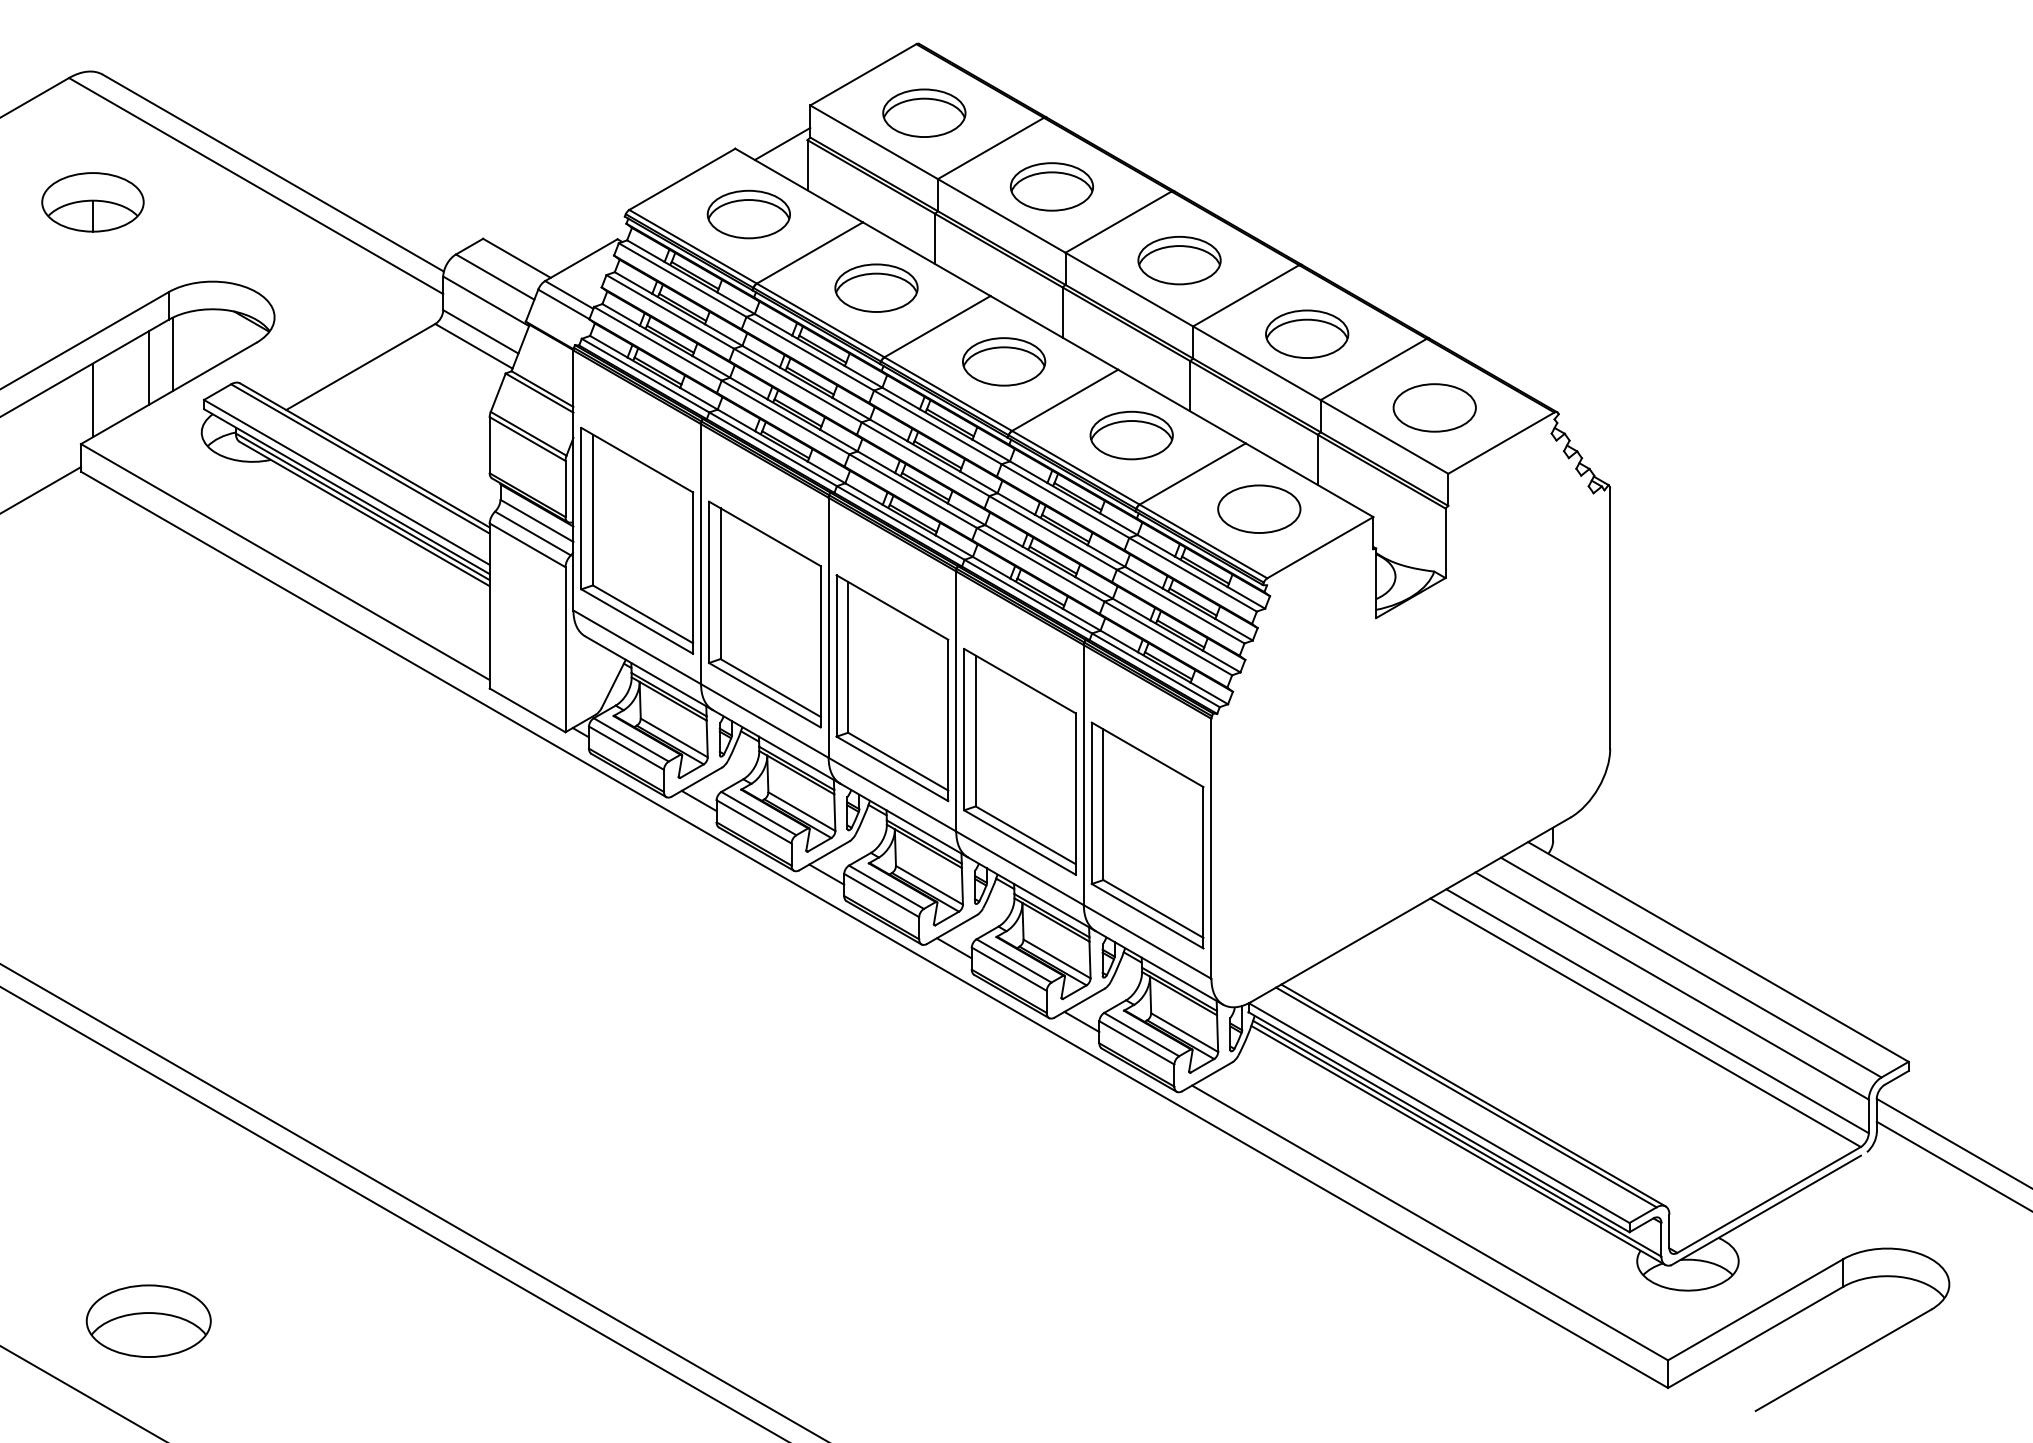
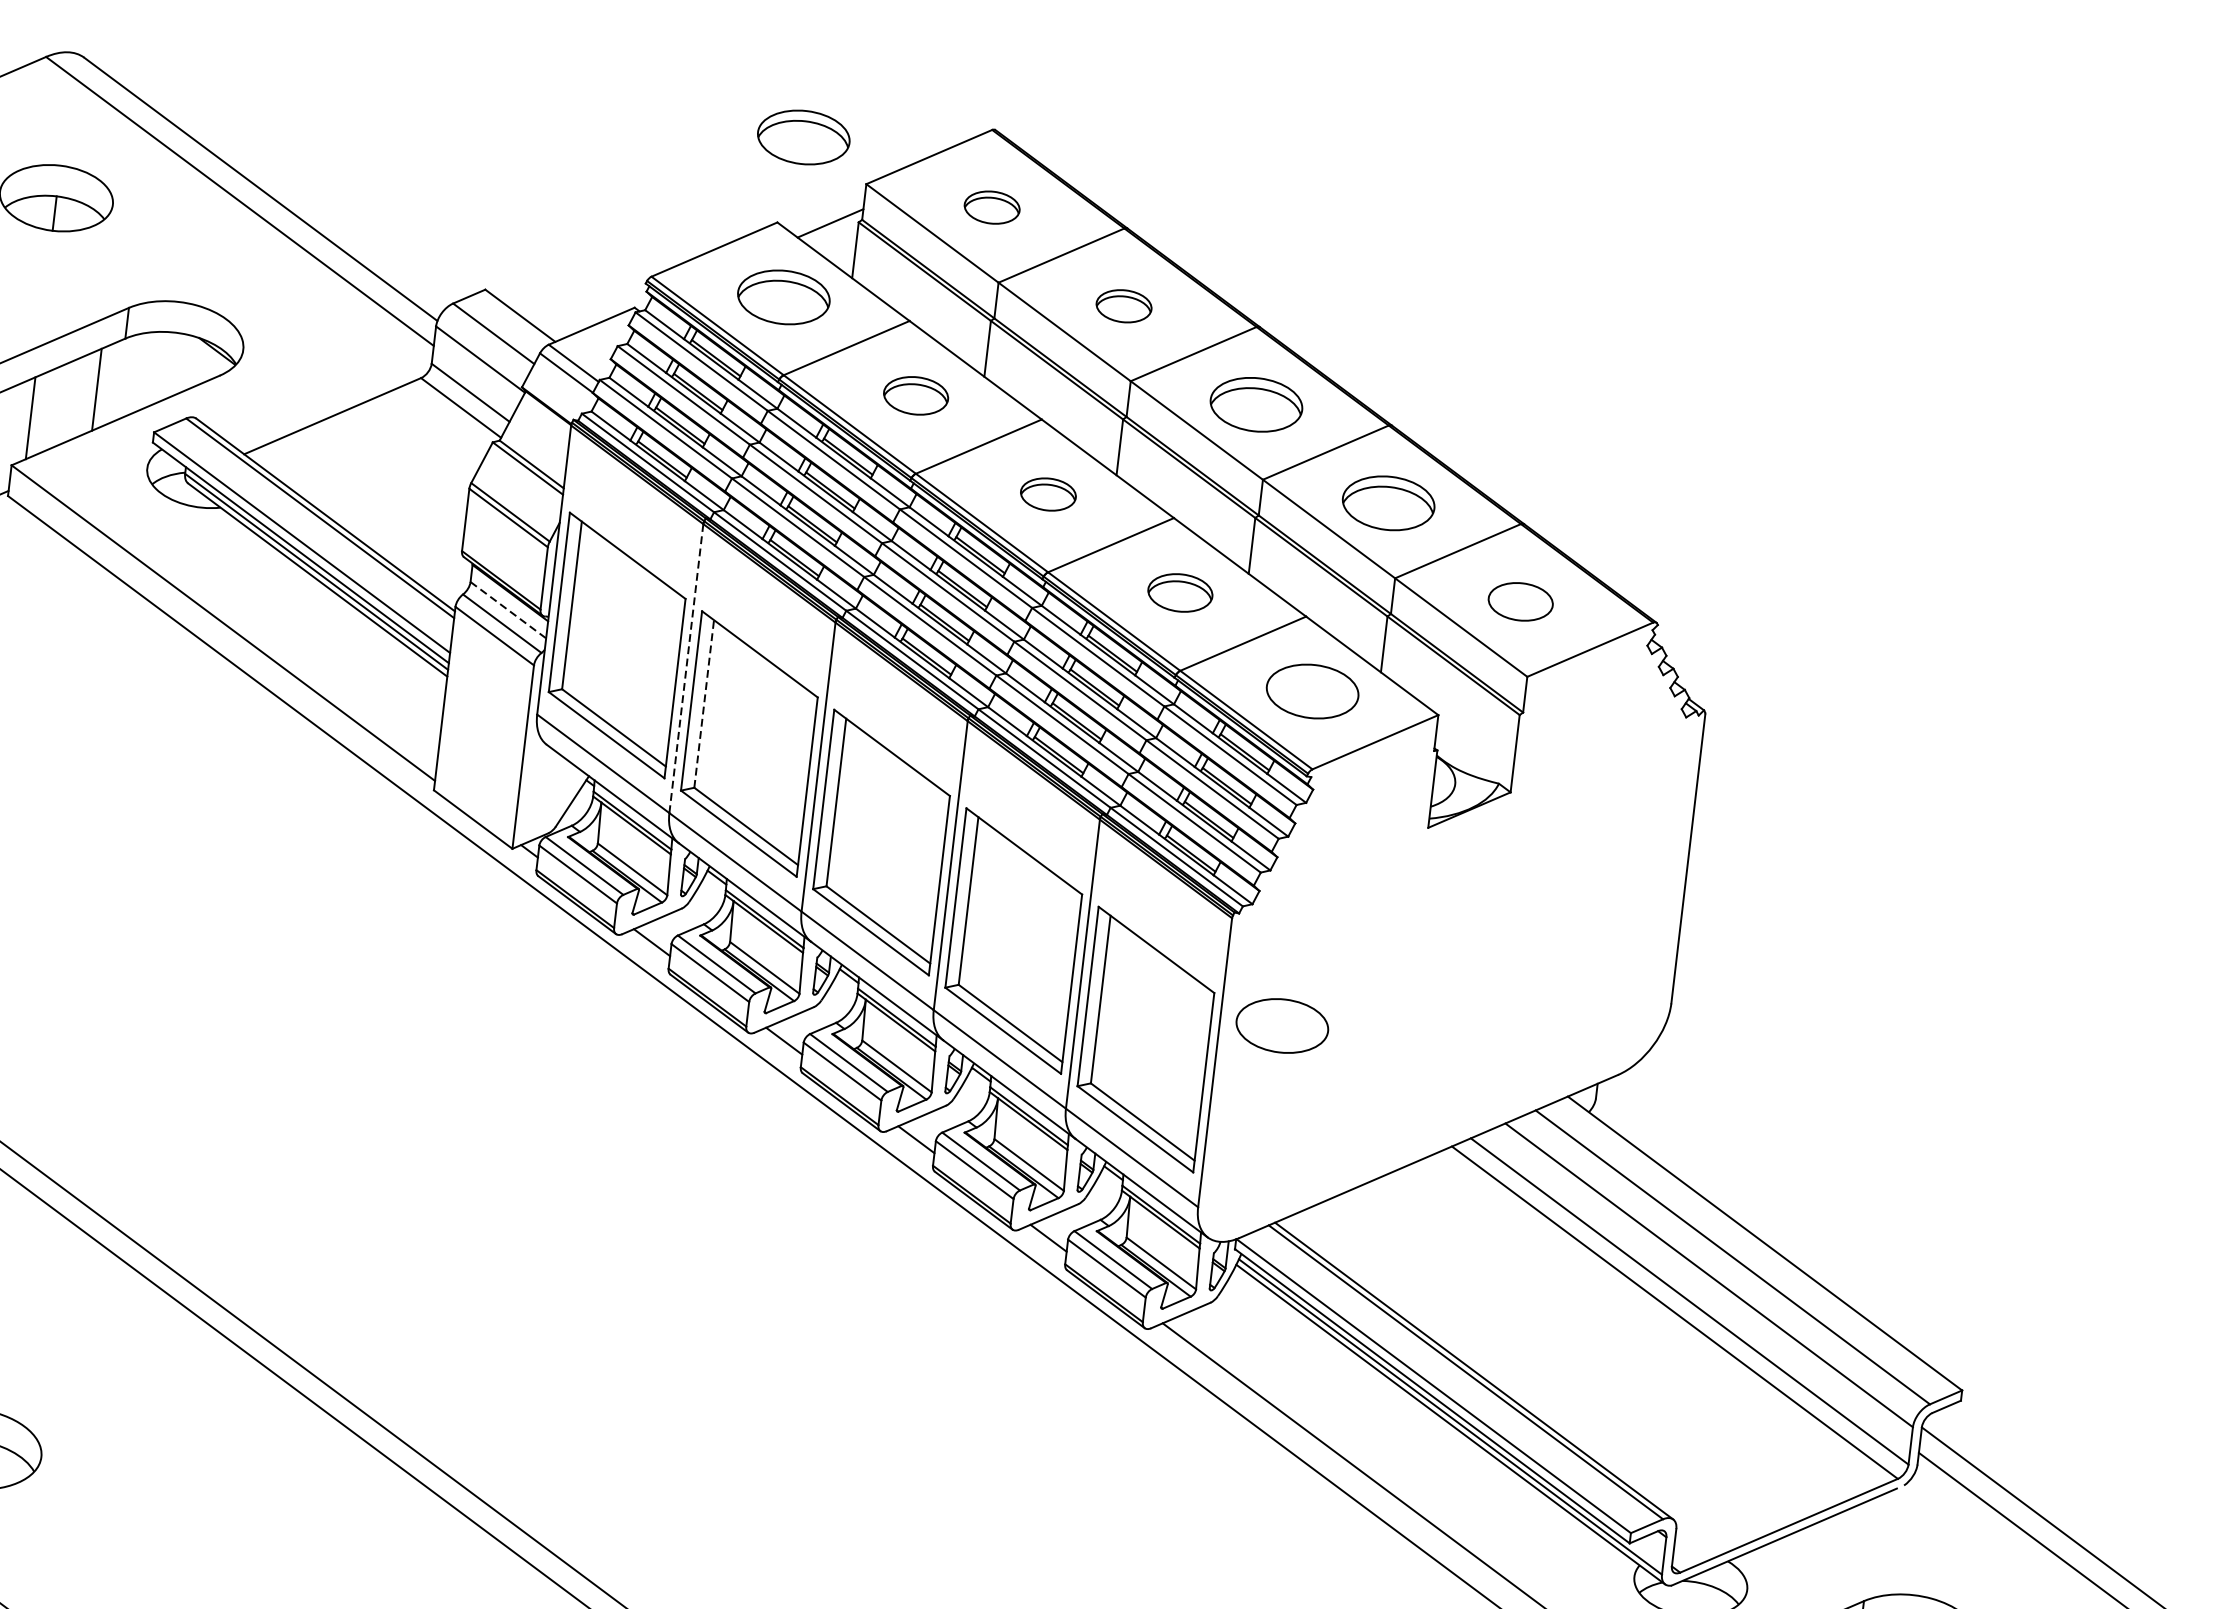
part: (749, 70) -> (803, 137), added
part: (924, 112) -> (992, 206), size x0.6
part: (1051, 186) -> (1123, 305), size x0.6
part: (876, 287) -> (916, 395), size x0.7
line: (172, 354) -> (125, 377), removed
part: (1004, 361) -> (1048, 494), size x0.6
part: (1434, 407) -> (1520, 601), size x0.7
part: (1131, 435) -> (1180, 592), size x0.7
line: (537, 521) -> (508, 610), solid -> dashed
line: (701, 554) -> (686, 669), solid -> dashed
line: (720, 583) -> (704, 703), solid -> dashed
part: (1267, 808) -> (1282, 1025), added

